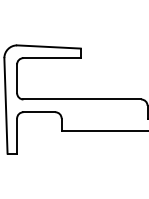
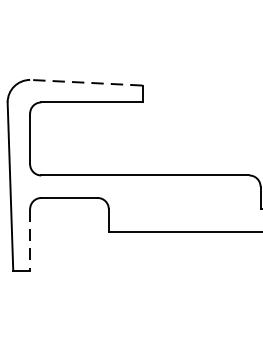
line: (48, 46) -> (85, 81), solid -> dashed
line: (17, 136) -> (30, 240), solid -> dashed

